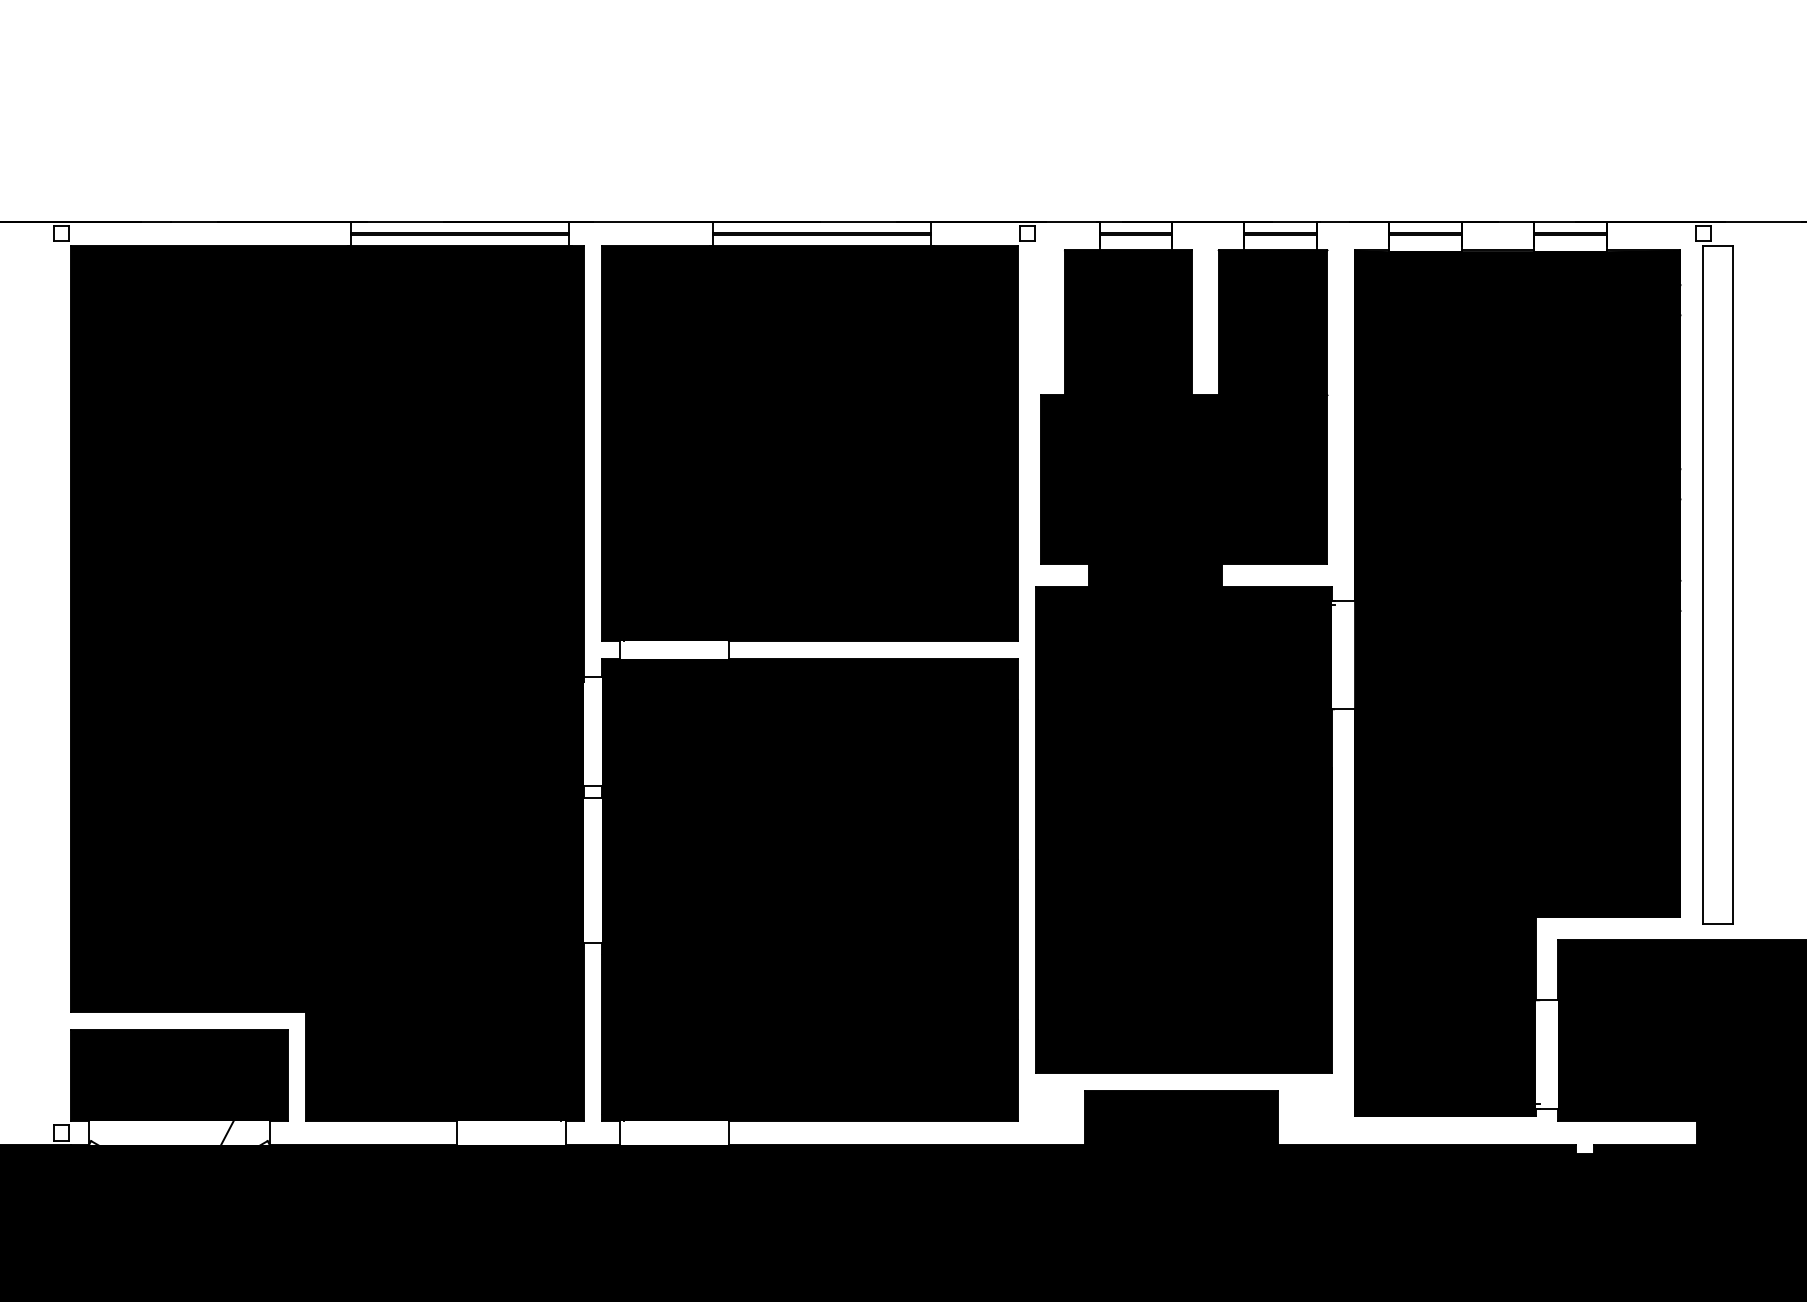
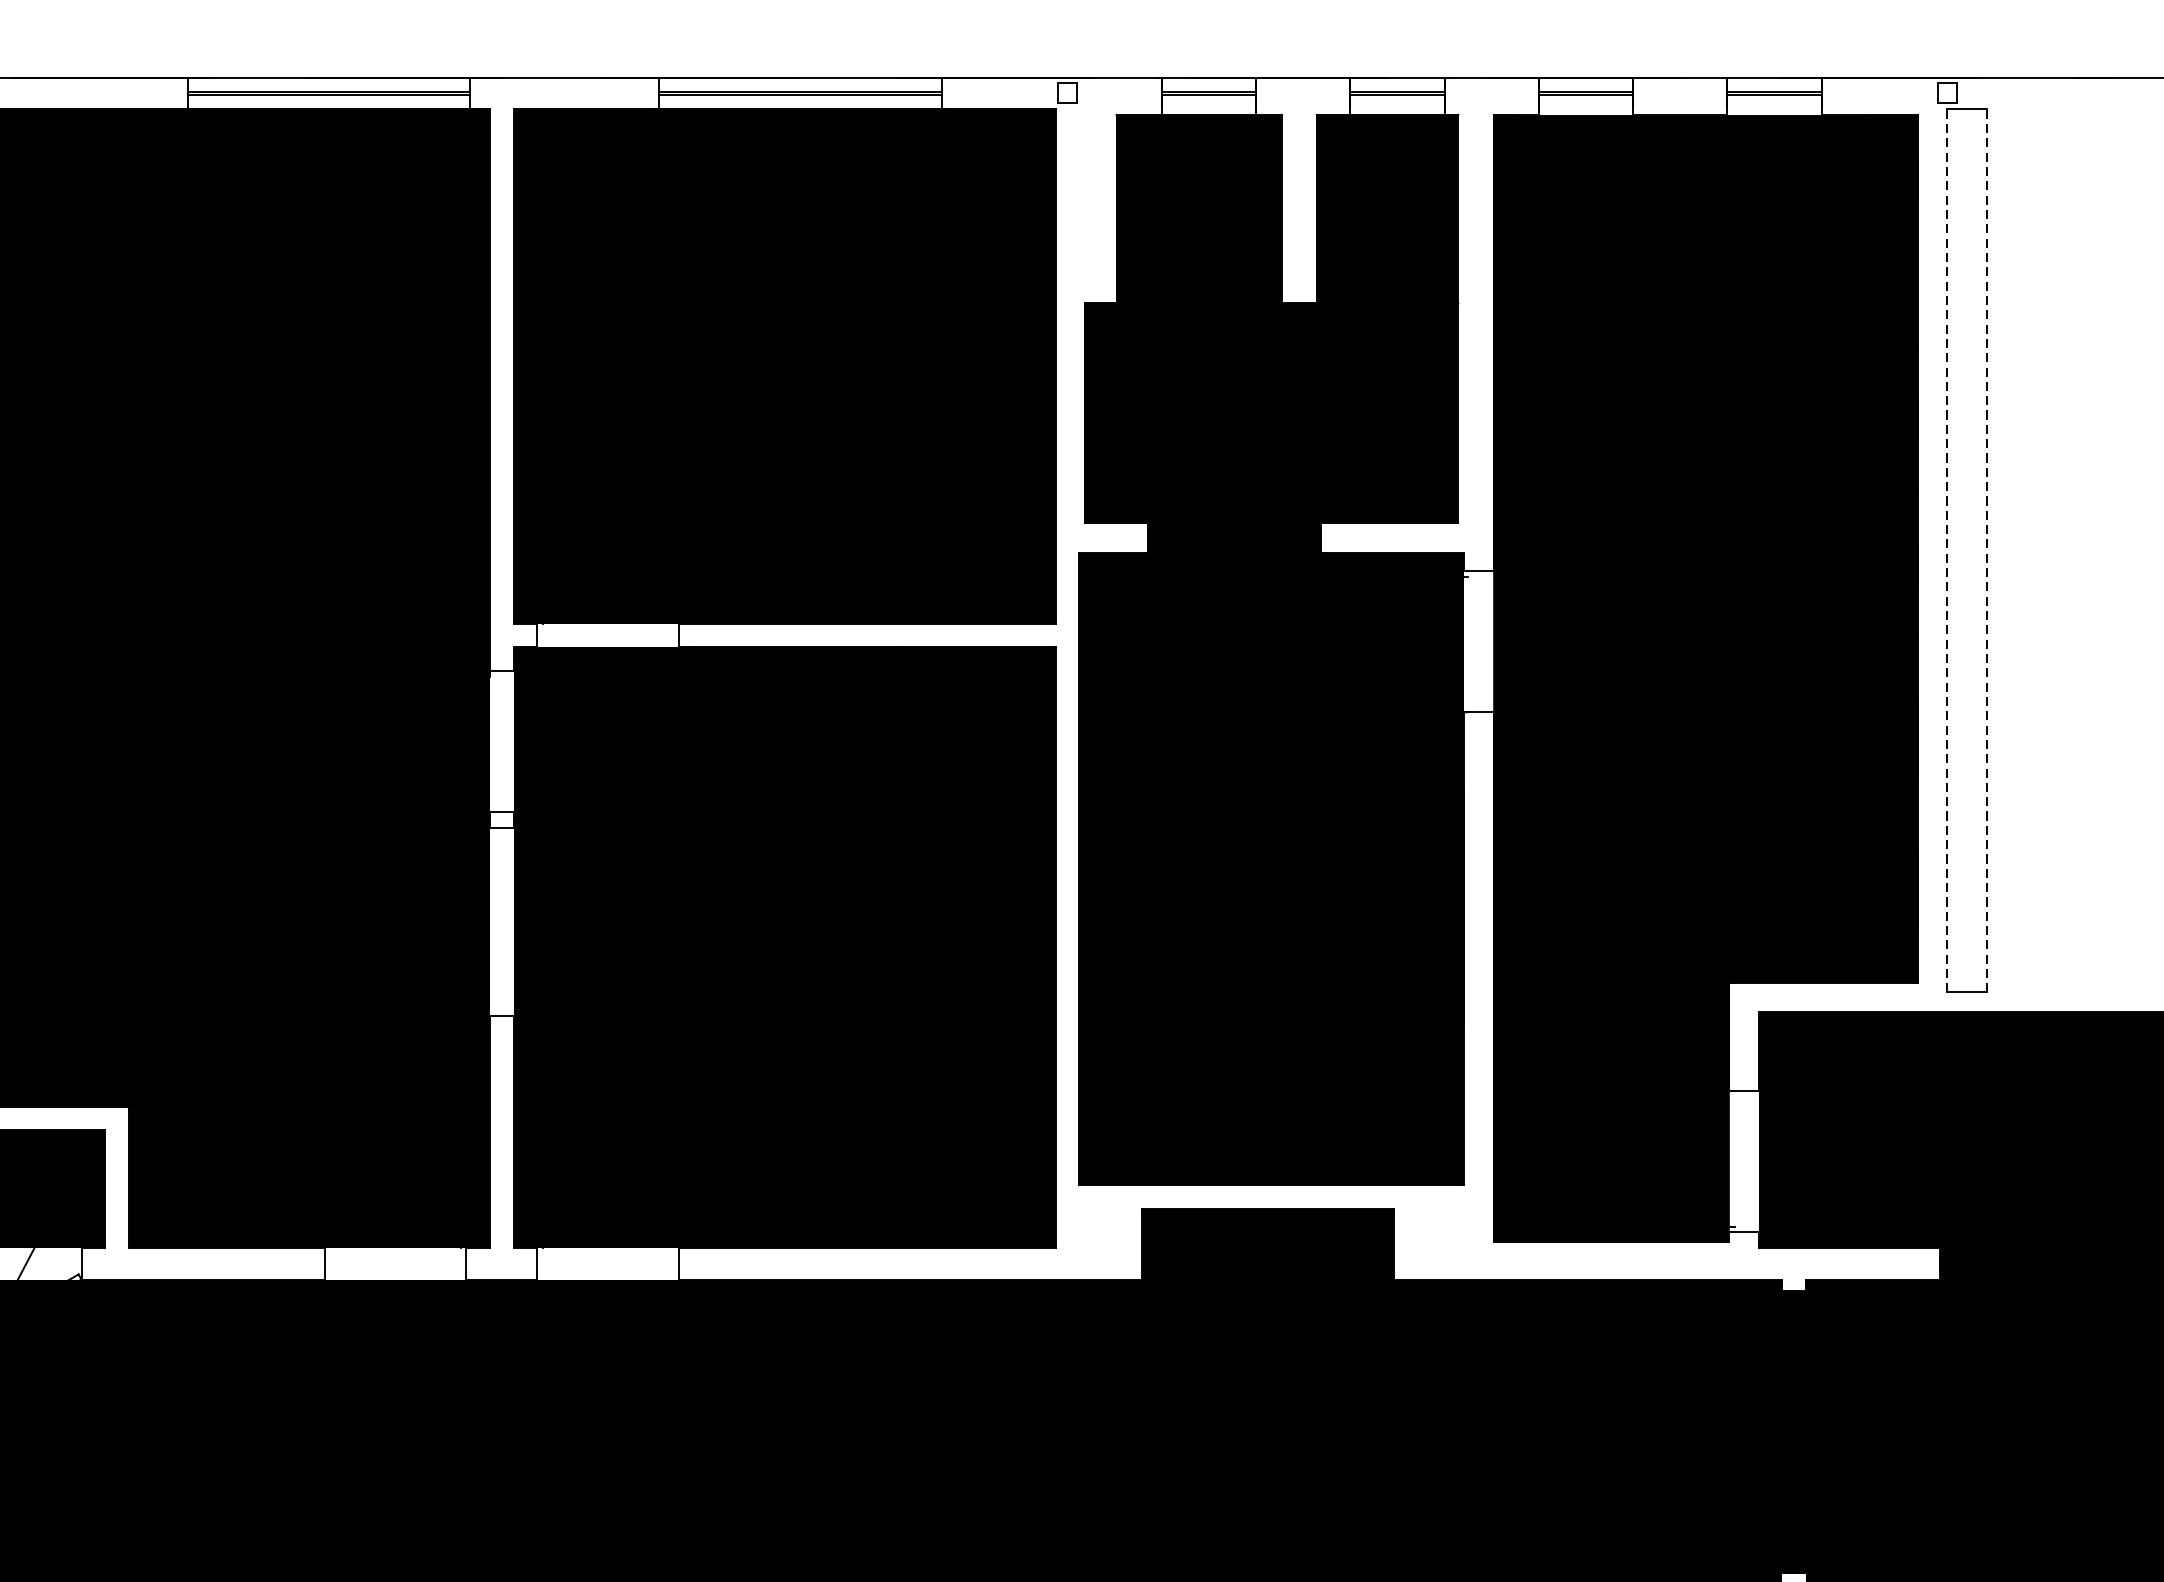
line: (1703, 584) -> (1947, 549), solid -> dashed
line: (1733, 584) -> (1986, 549), solid -> dashed

